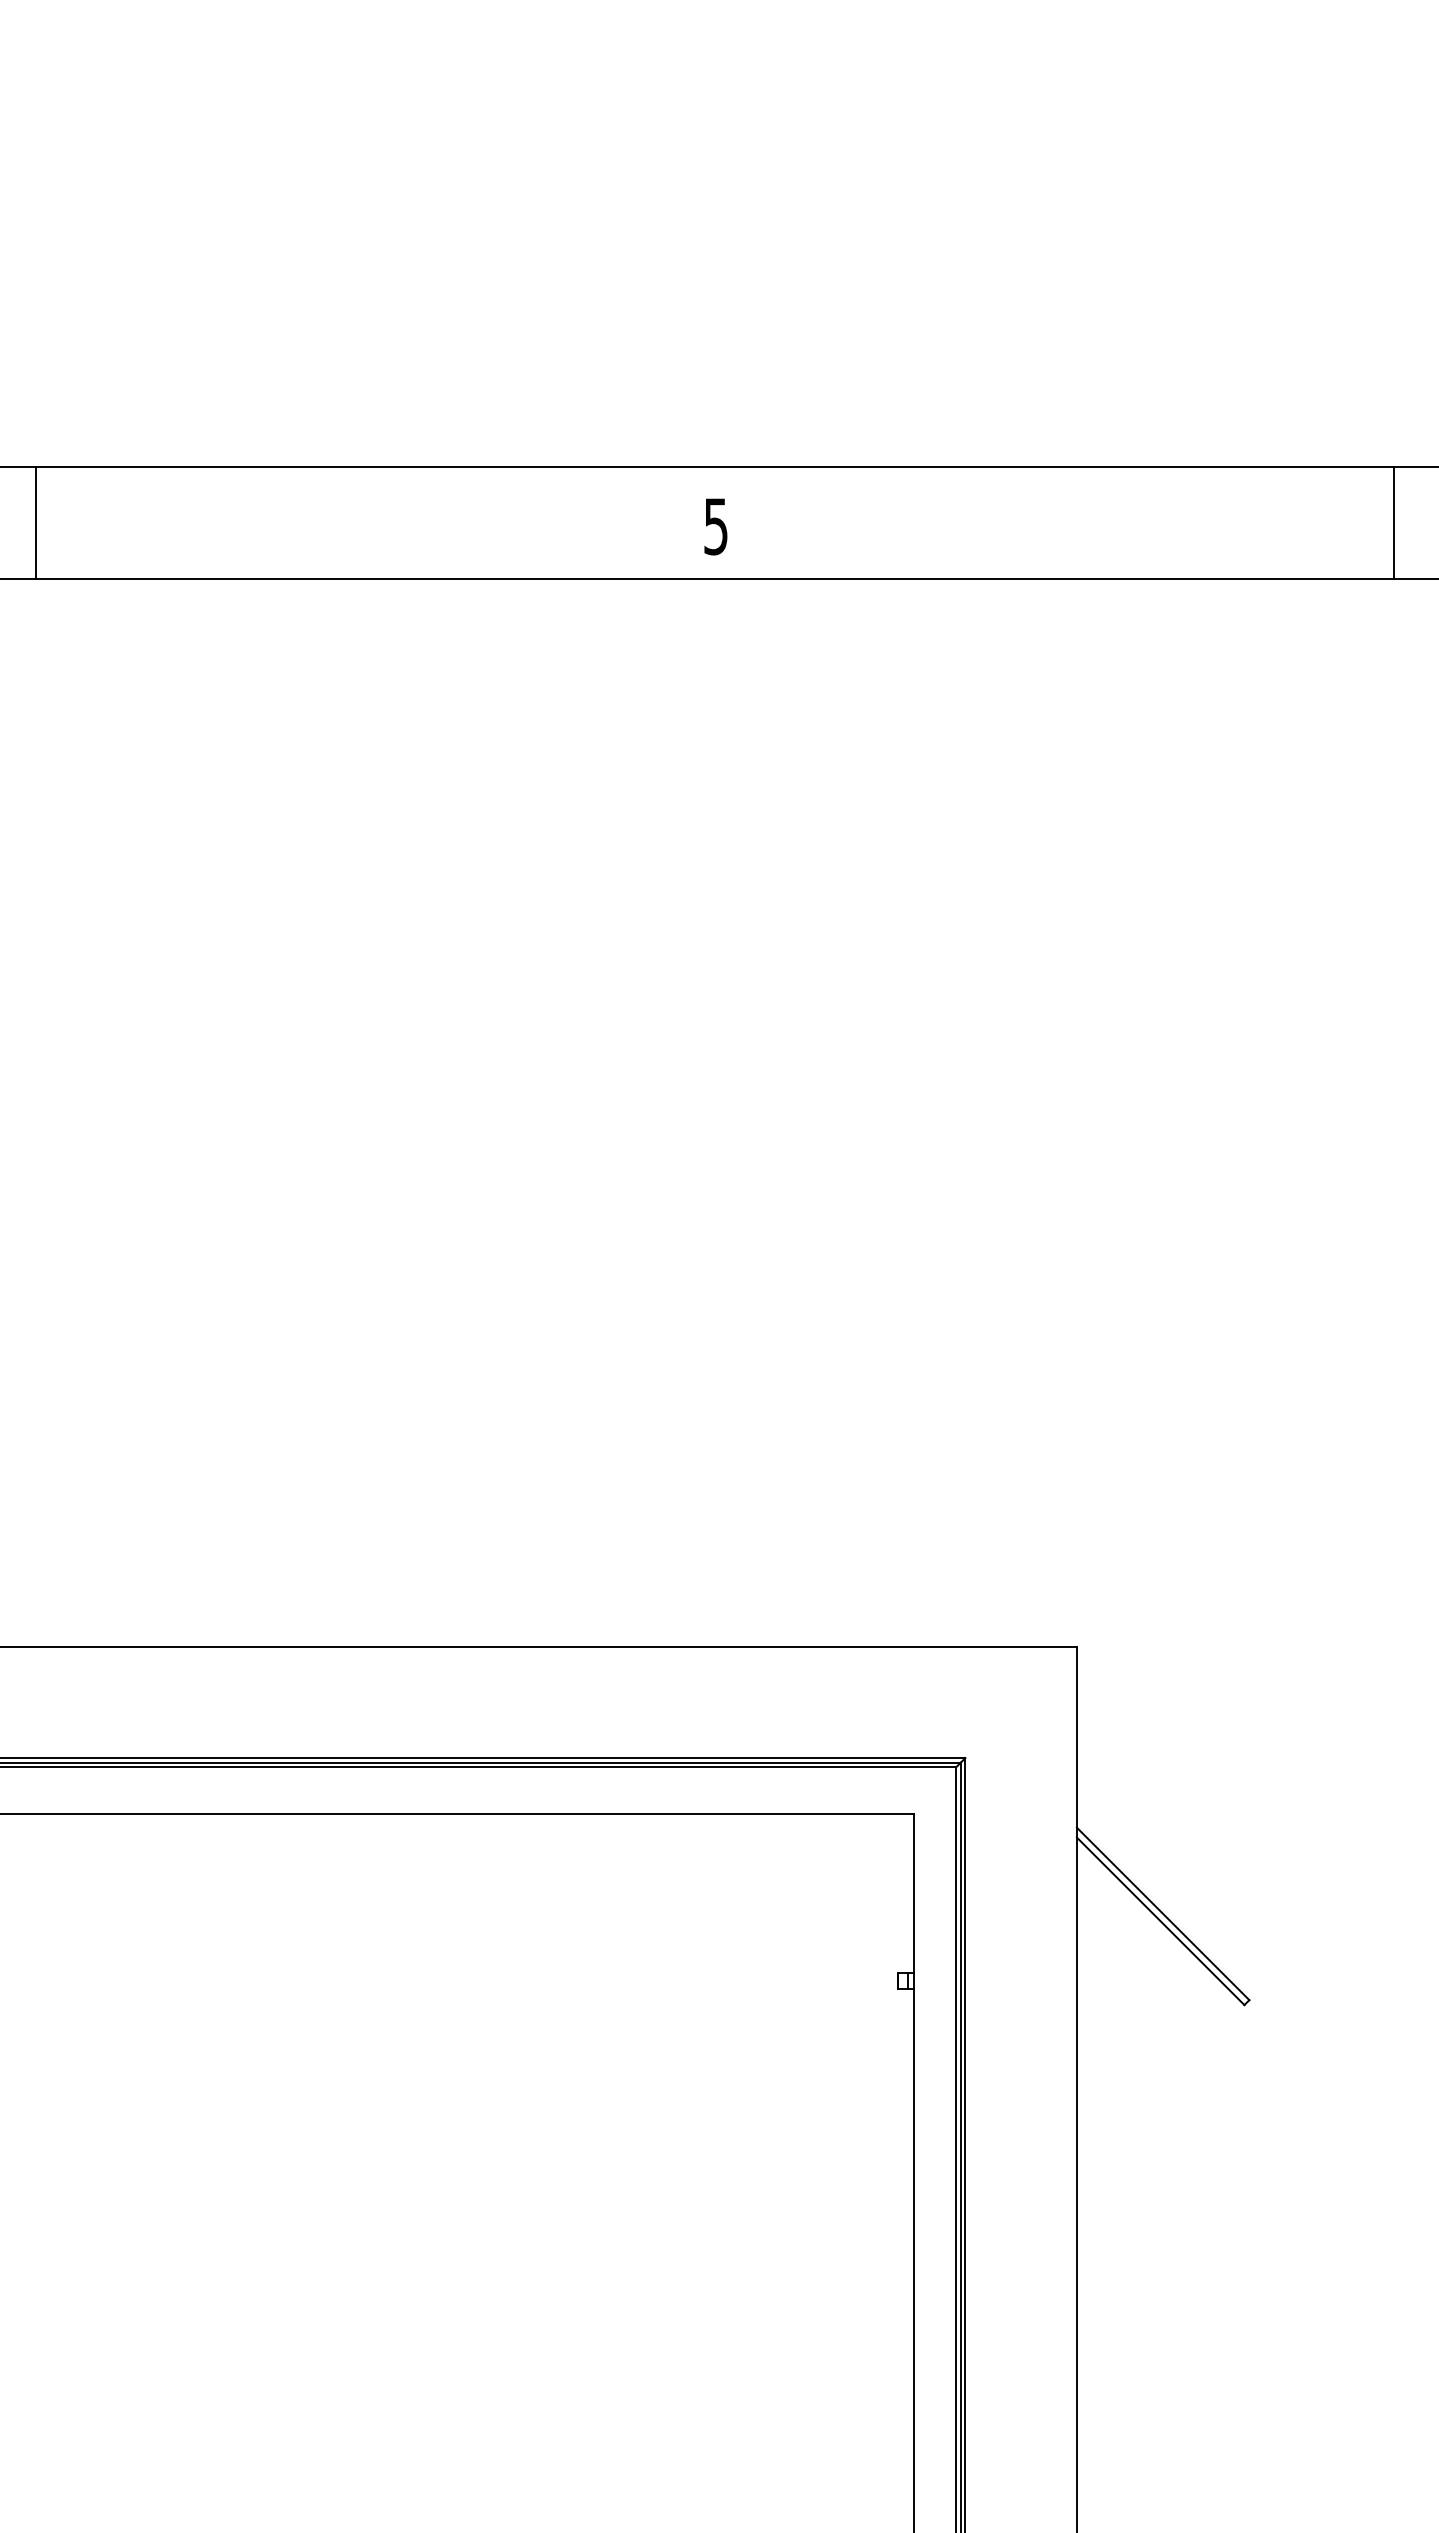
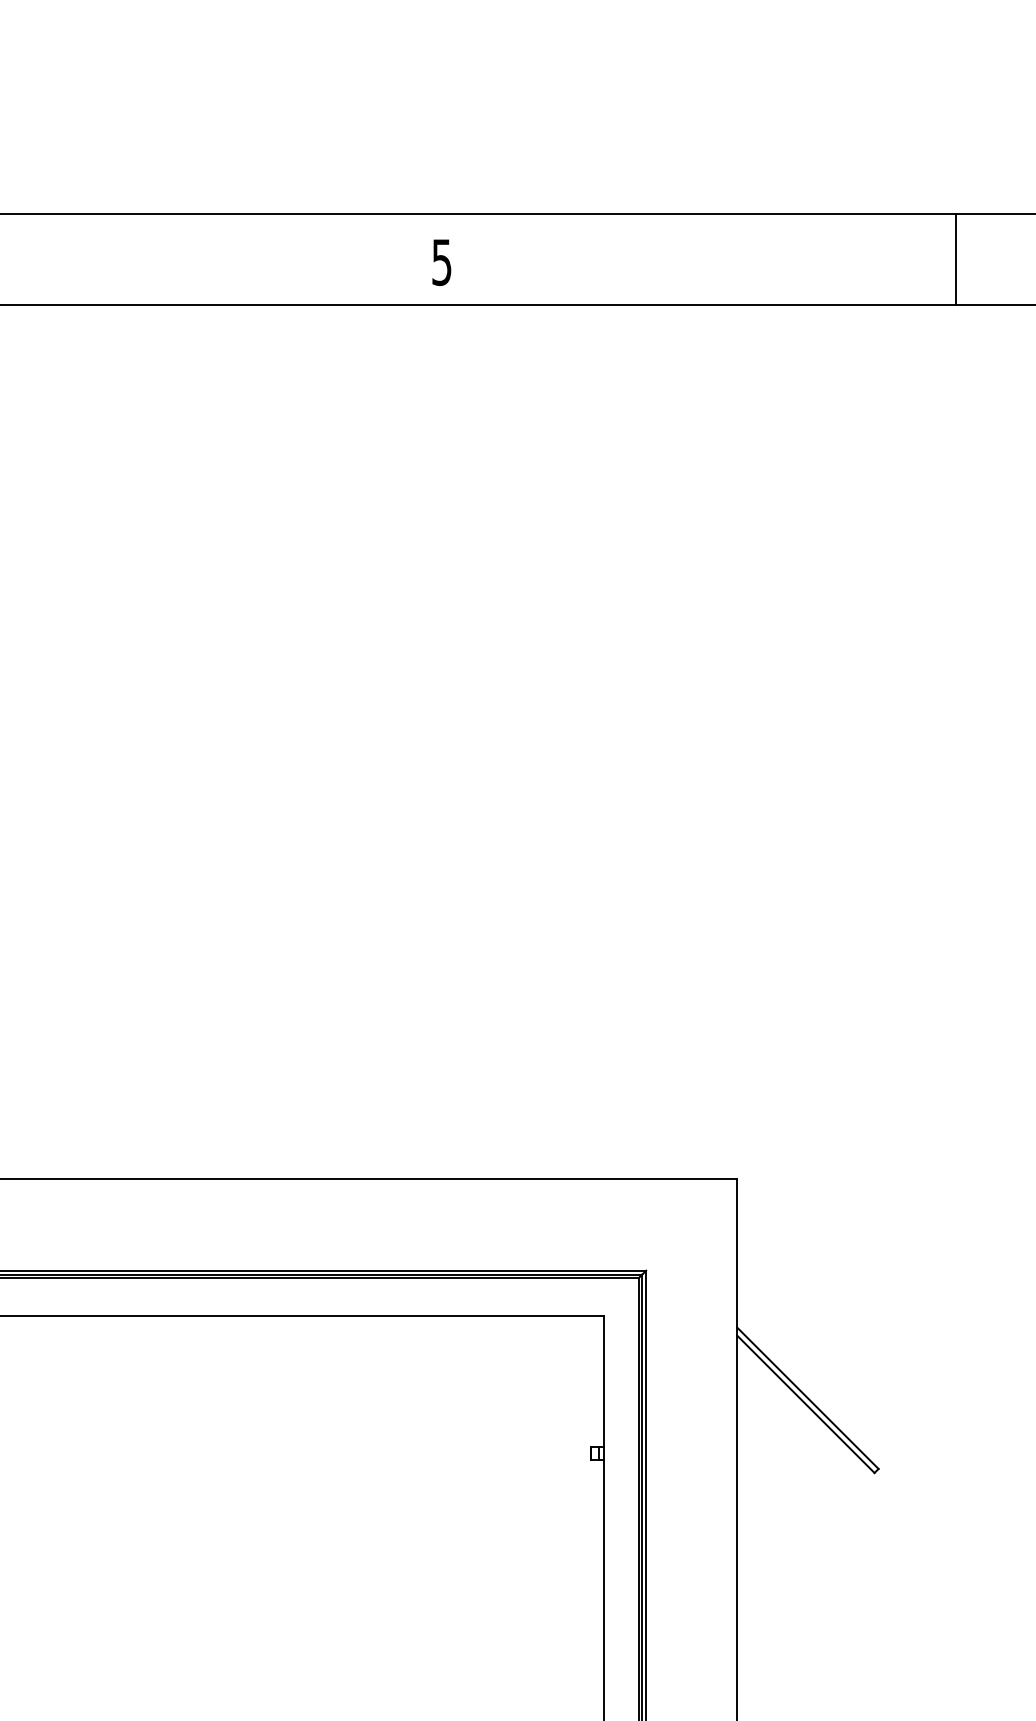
line: (1394, 522) -> (956, 259), moved

